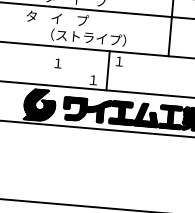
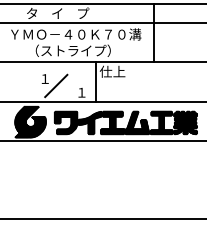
text: (92, 21) -> (75, 34), タ    イ    プ -> ＹＭＯ－４０Ｋ７０溝
text: (125, 61) -> (112, 71), １ -> 仕上
line: (68, 70) -> (56, 85), added

